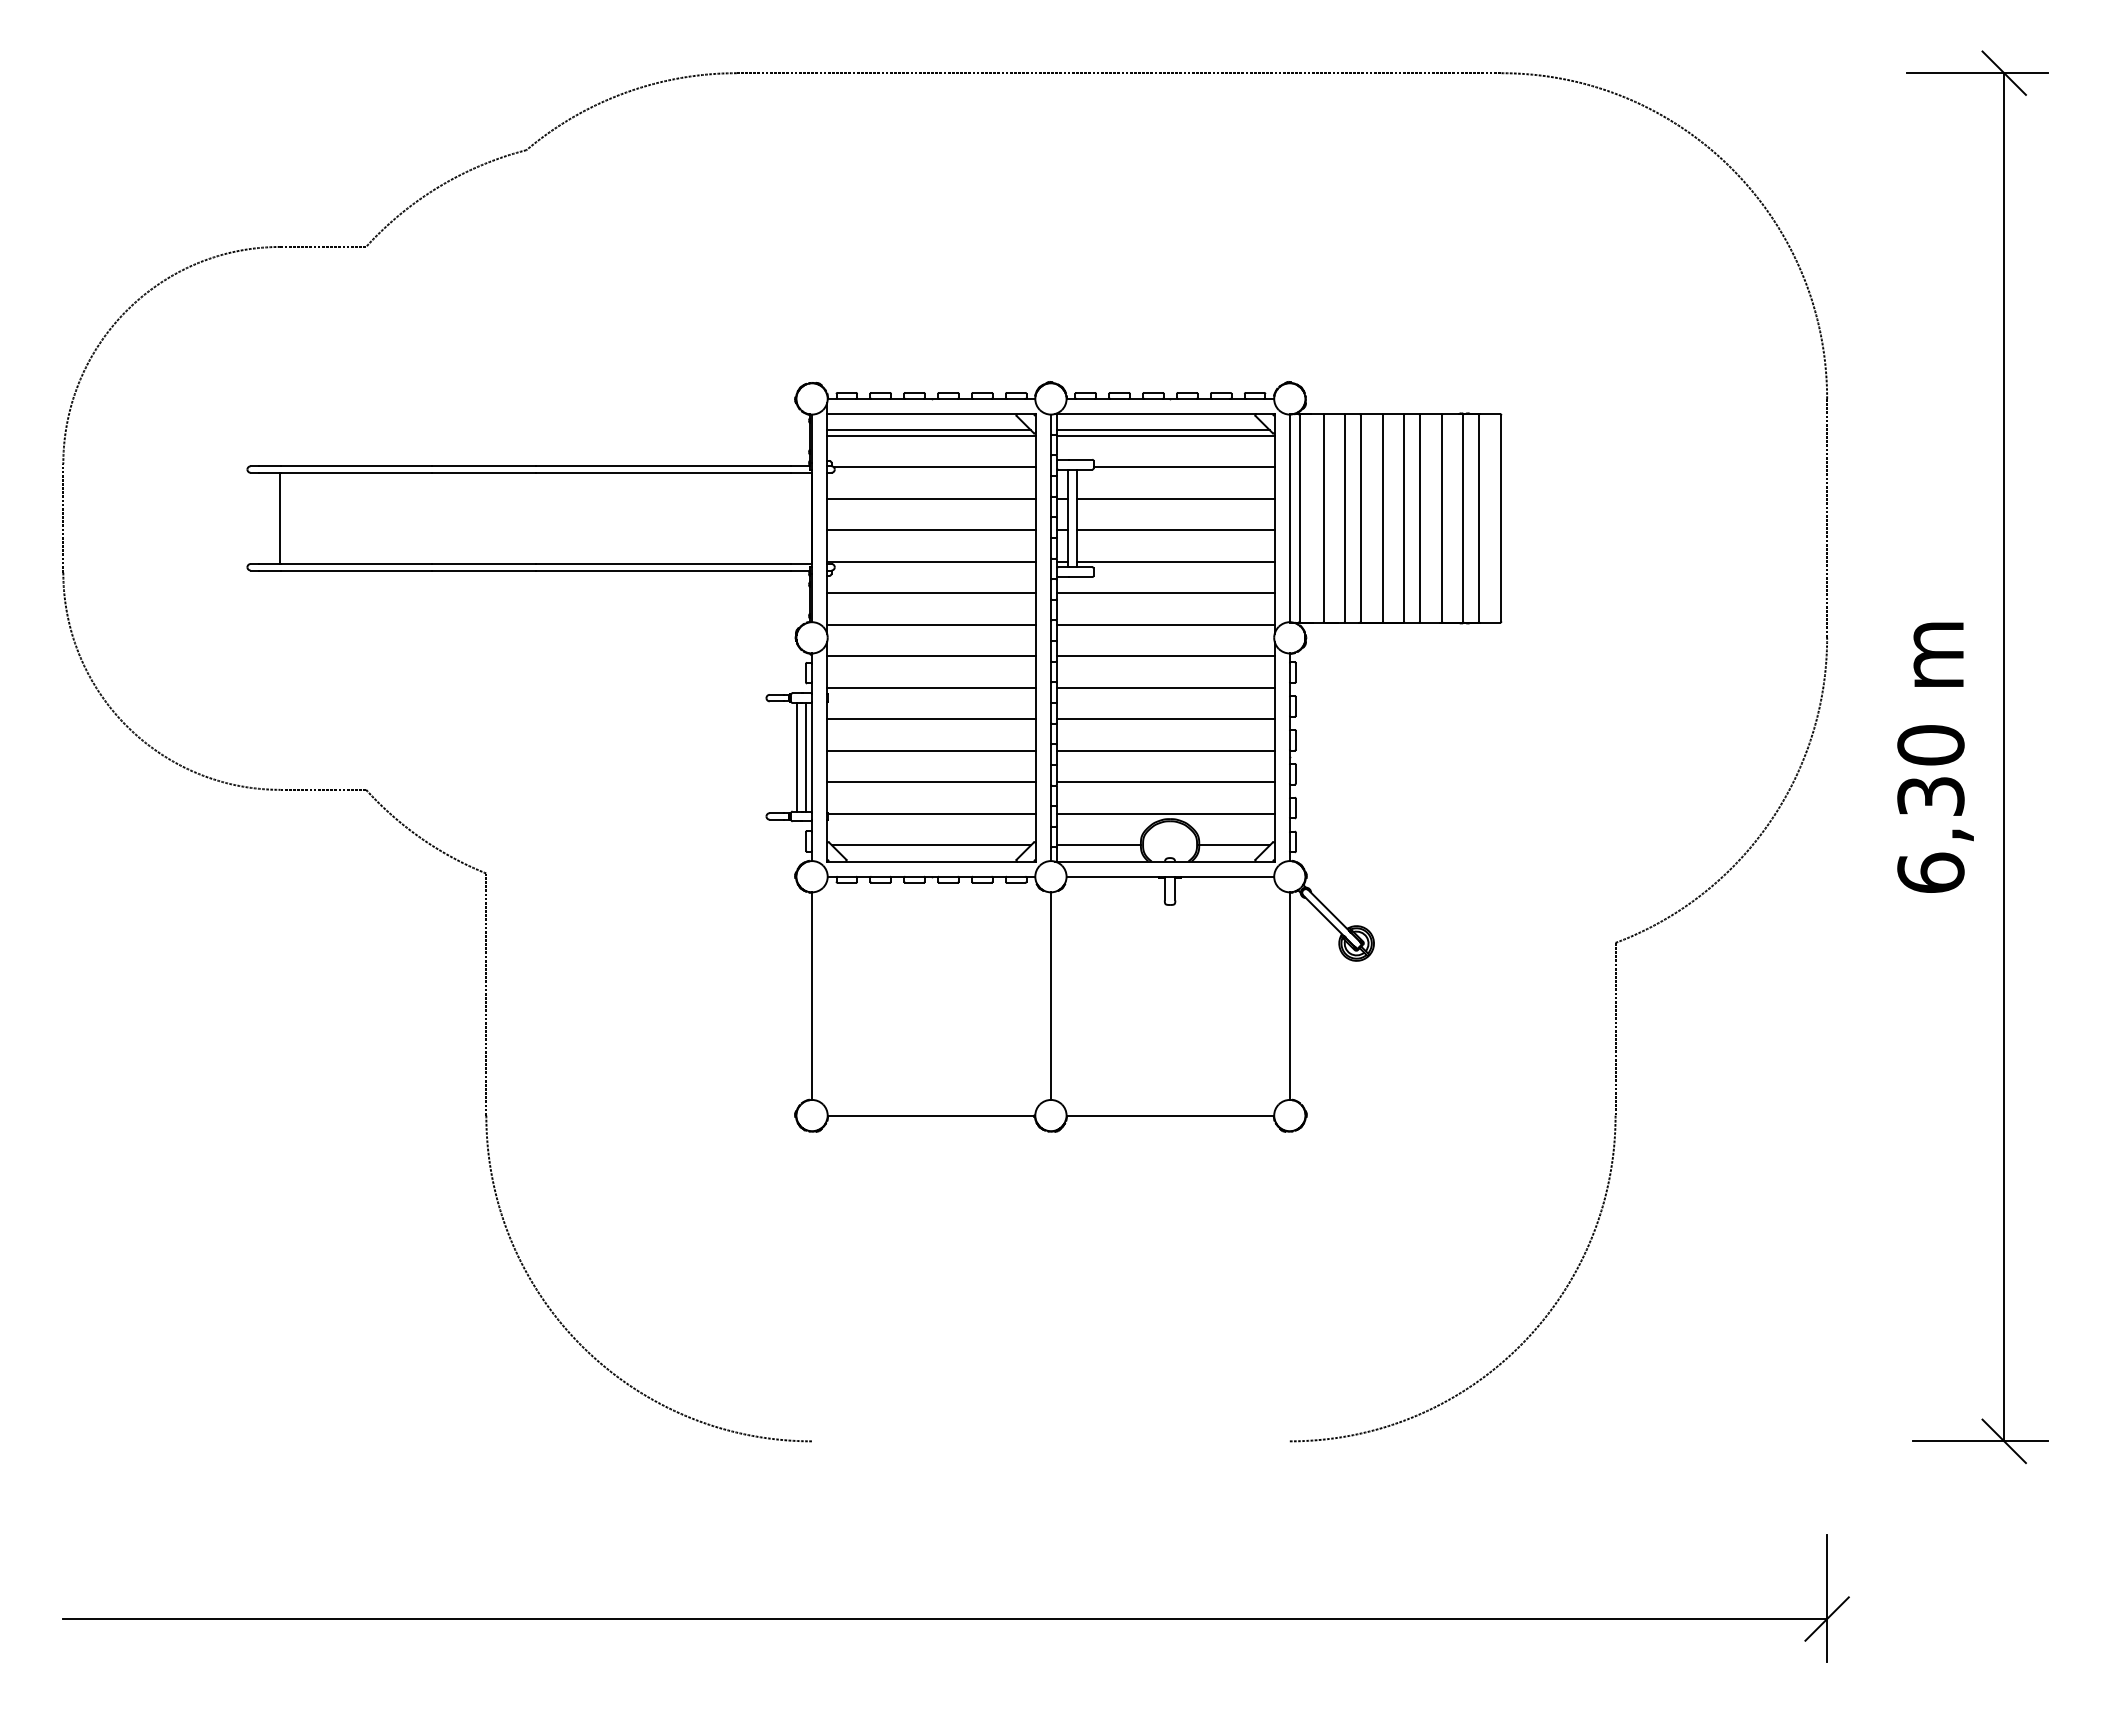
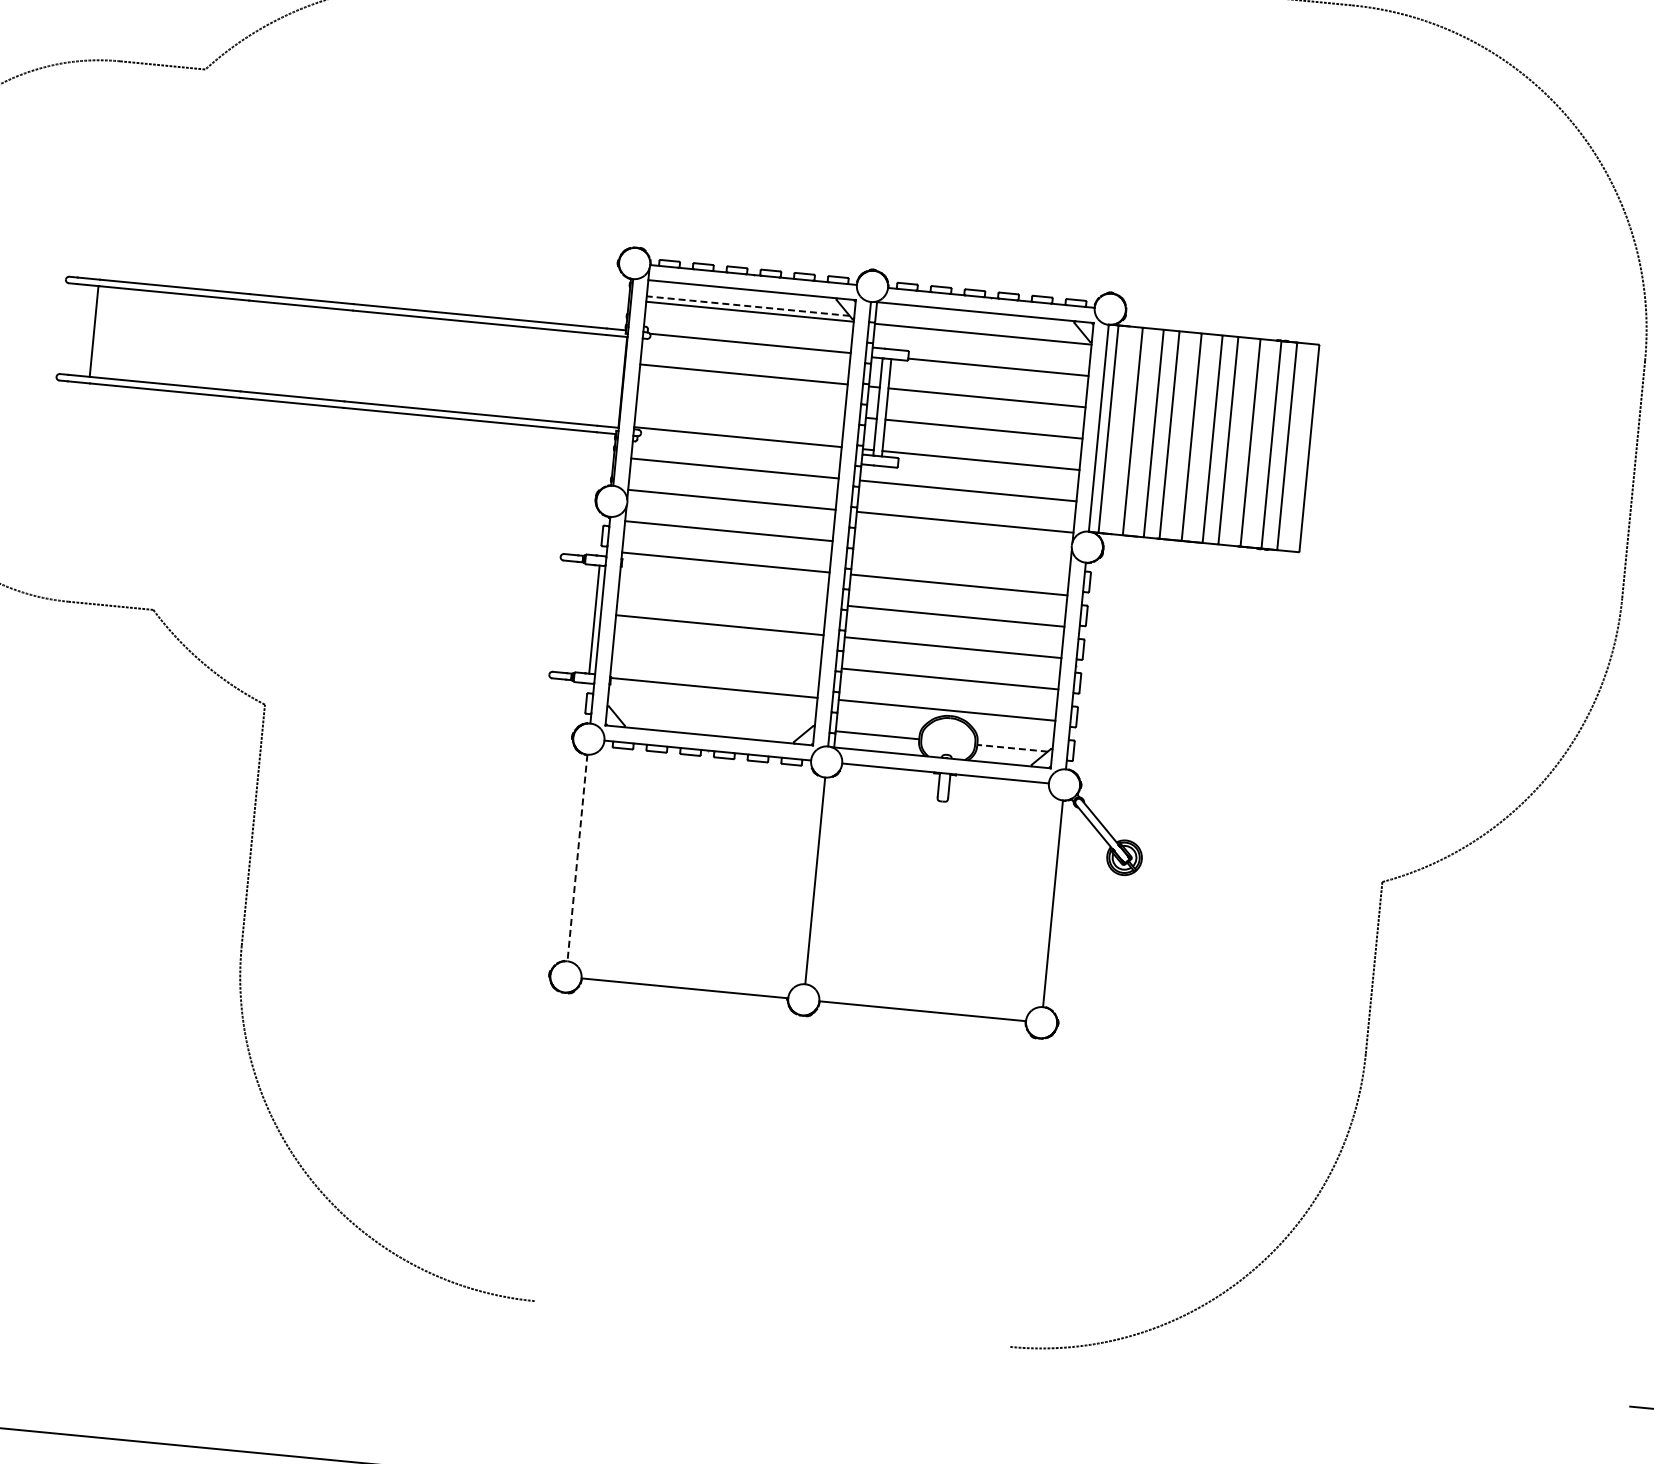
line: (929, 430) -> (748, 306), solid -> dashed
line: (1163, 430) -> (981, 328), removed
line: (931, 530) -> (740, 405), removed
line: (1165, 656) -> (961, 553), removed
line: (931, 719) -> (722, 594), removed
line: (797, 756) -> (585, 618), removed
line: (931, 782) -> (716, 656), removed
line: (931, 845) -> (710, 719), removed
line: (1234, 845) -> (1012, 748), solid -> dashed
line: (812, 996) -> (577, 858), solid -> dashed

